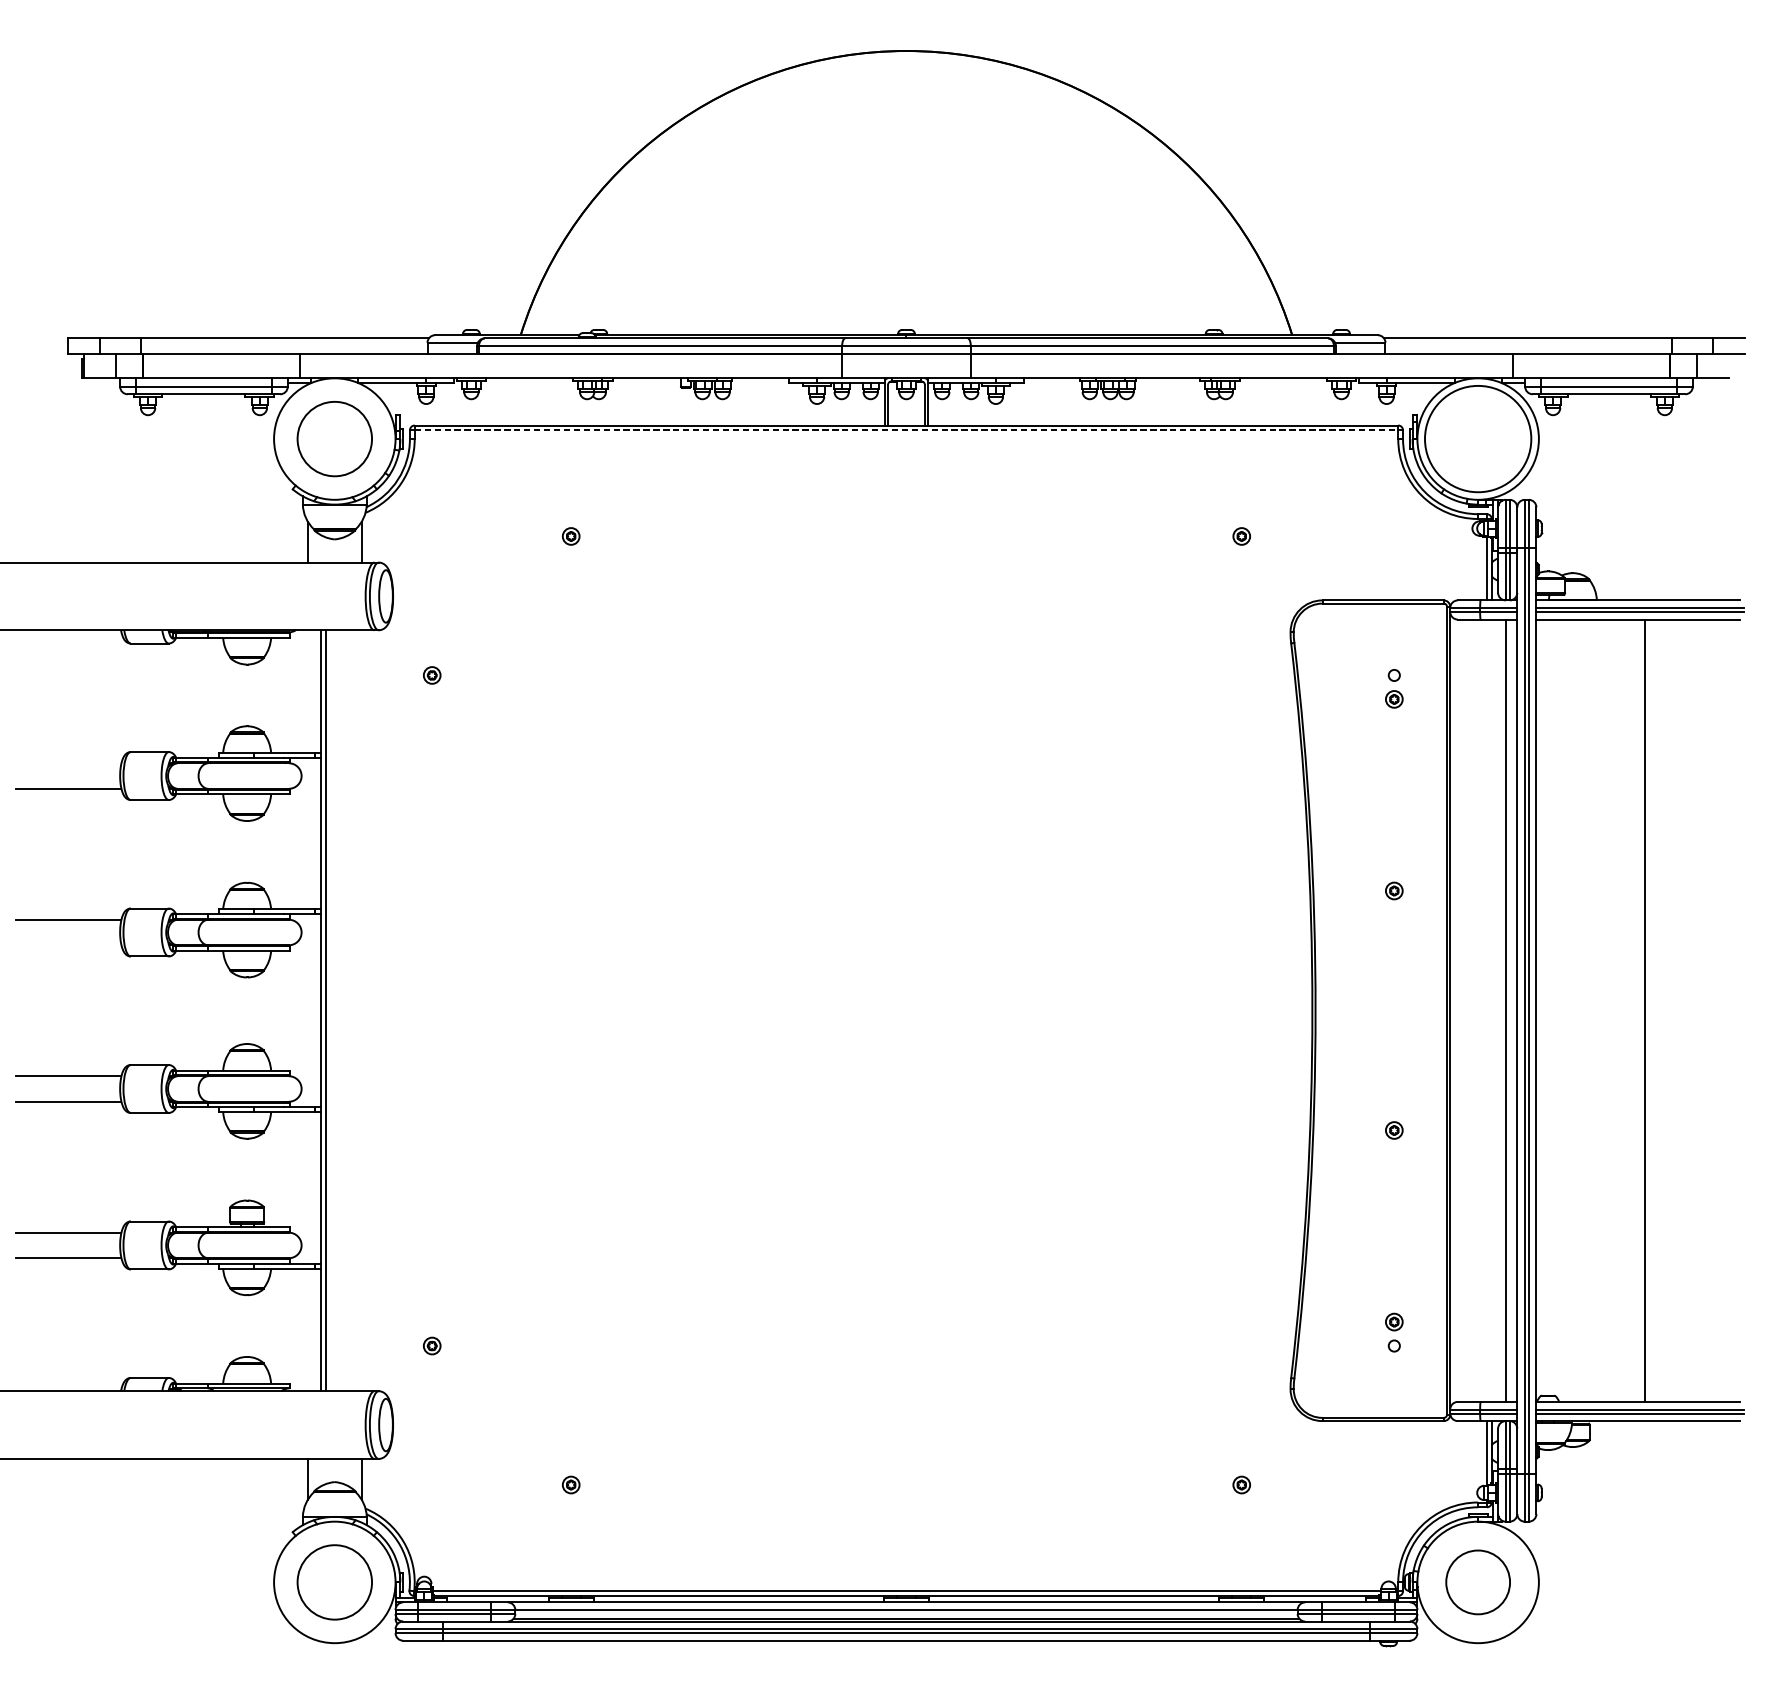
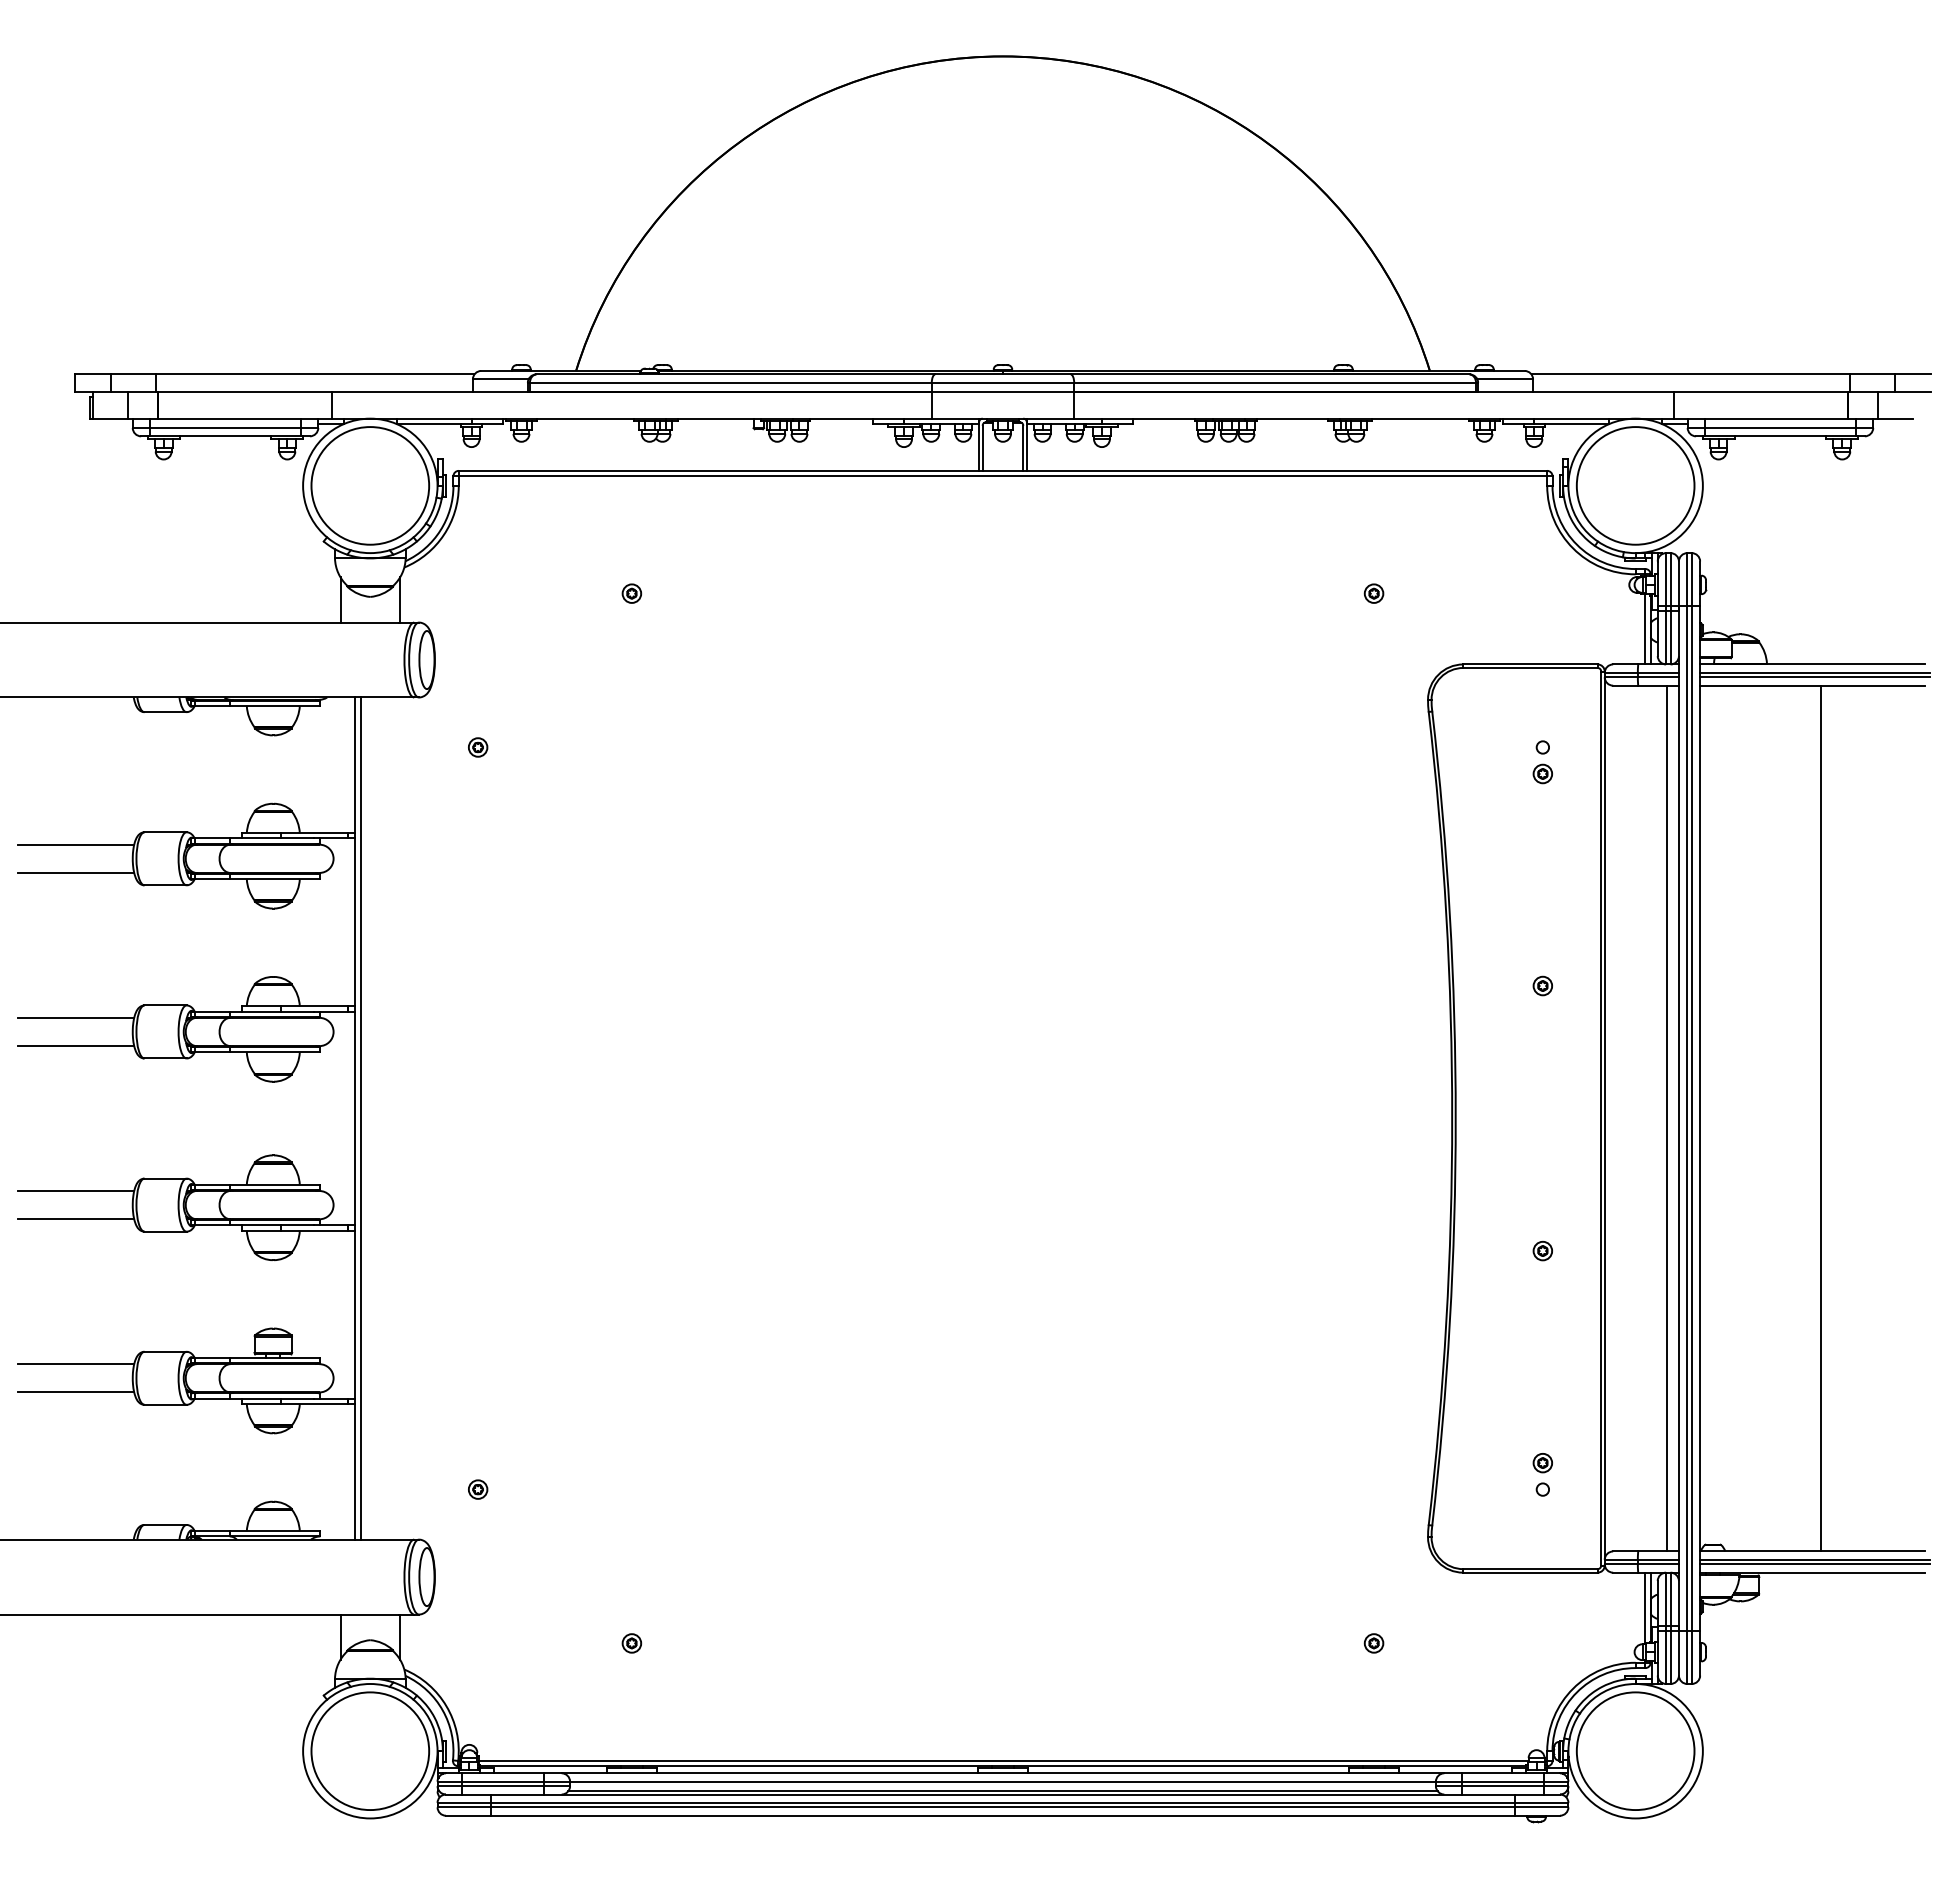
line: (906, 430) -> (1003, 476), dashed -> solid
circle: (334, 438) -> (370, 485), size x1.43
line: (68, 763) -> (75, 844), added
line: (68, 945) -> (75, 1046), added
circle: (334, 1582) -> (370, 1751), size x1.43
circle: (1478, 1582) -> (1635, 1751), size x1.67

